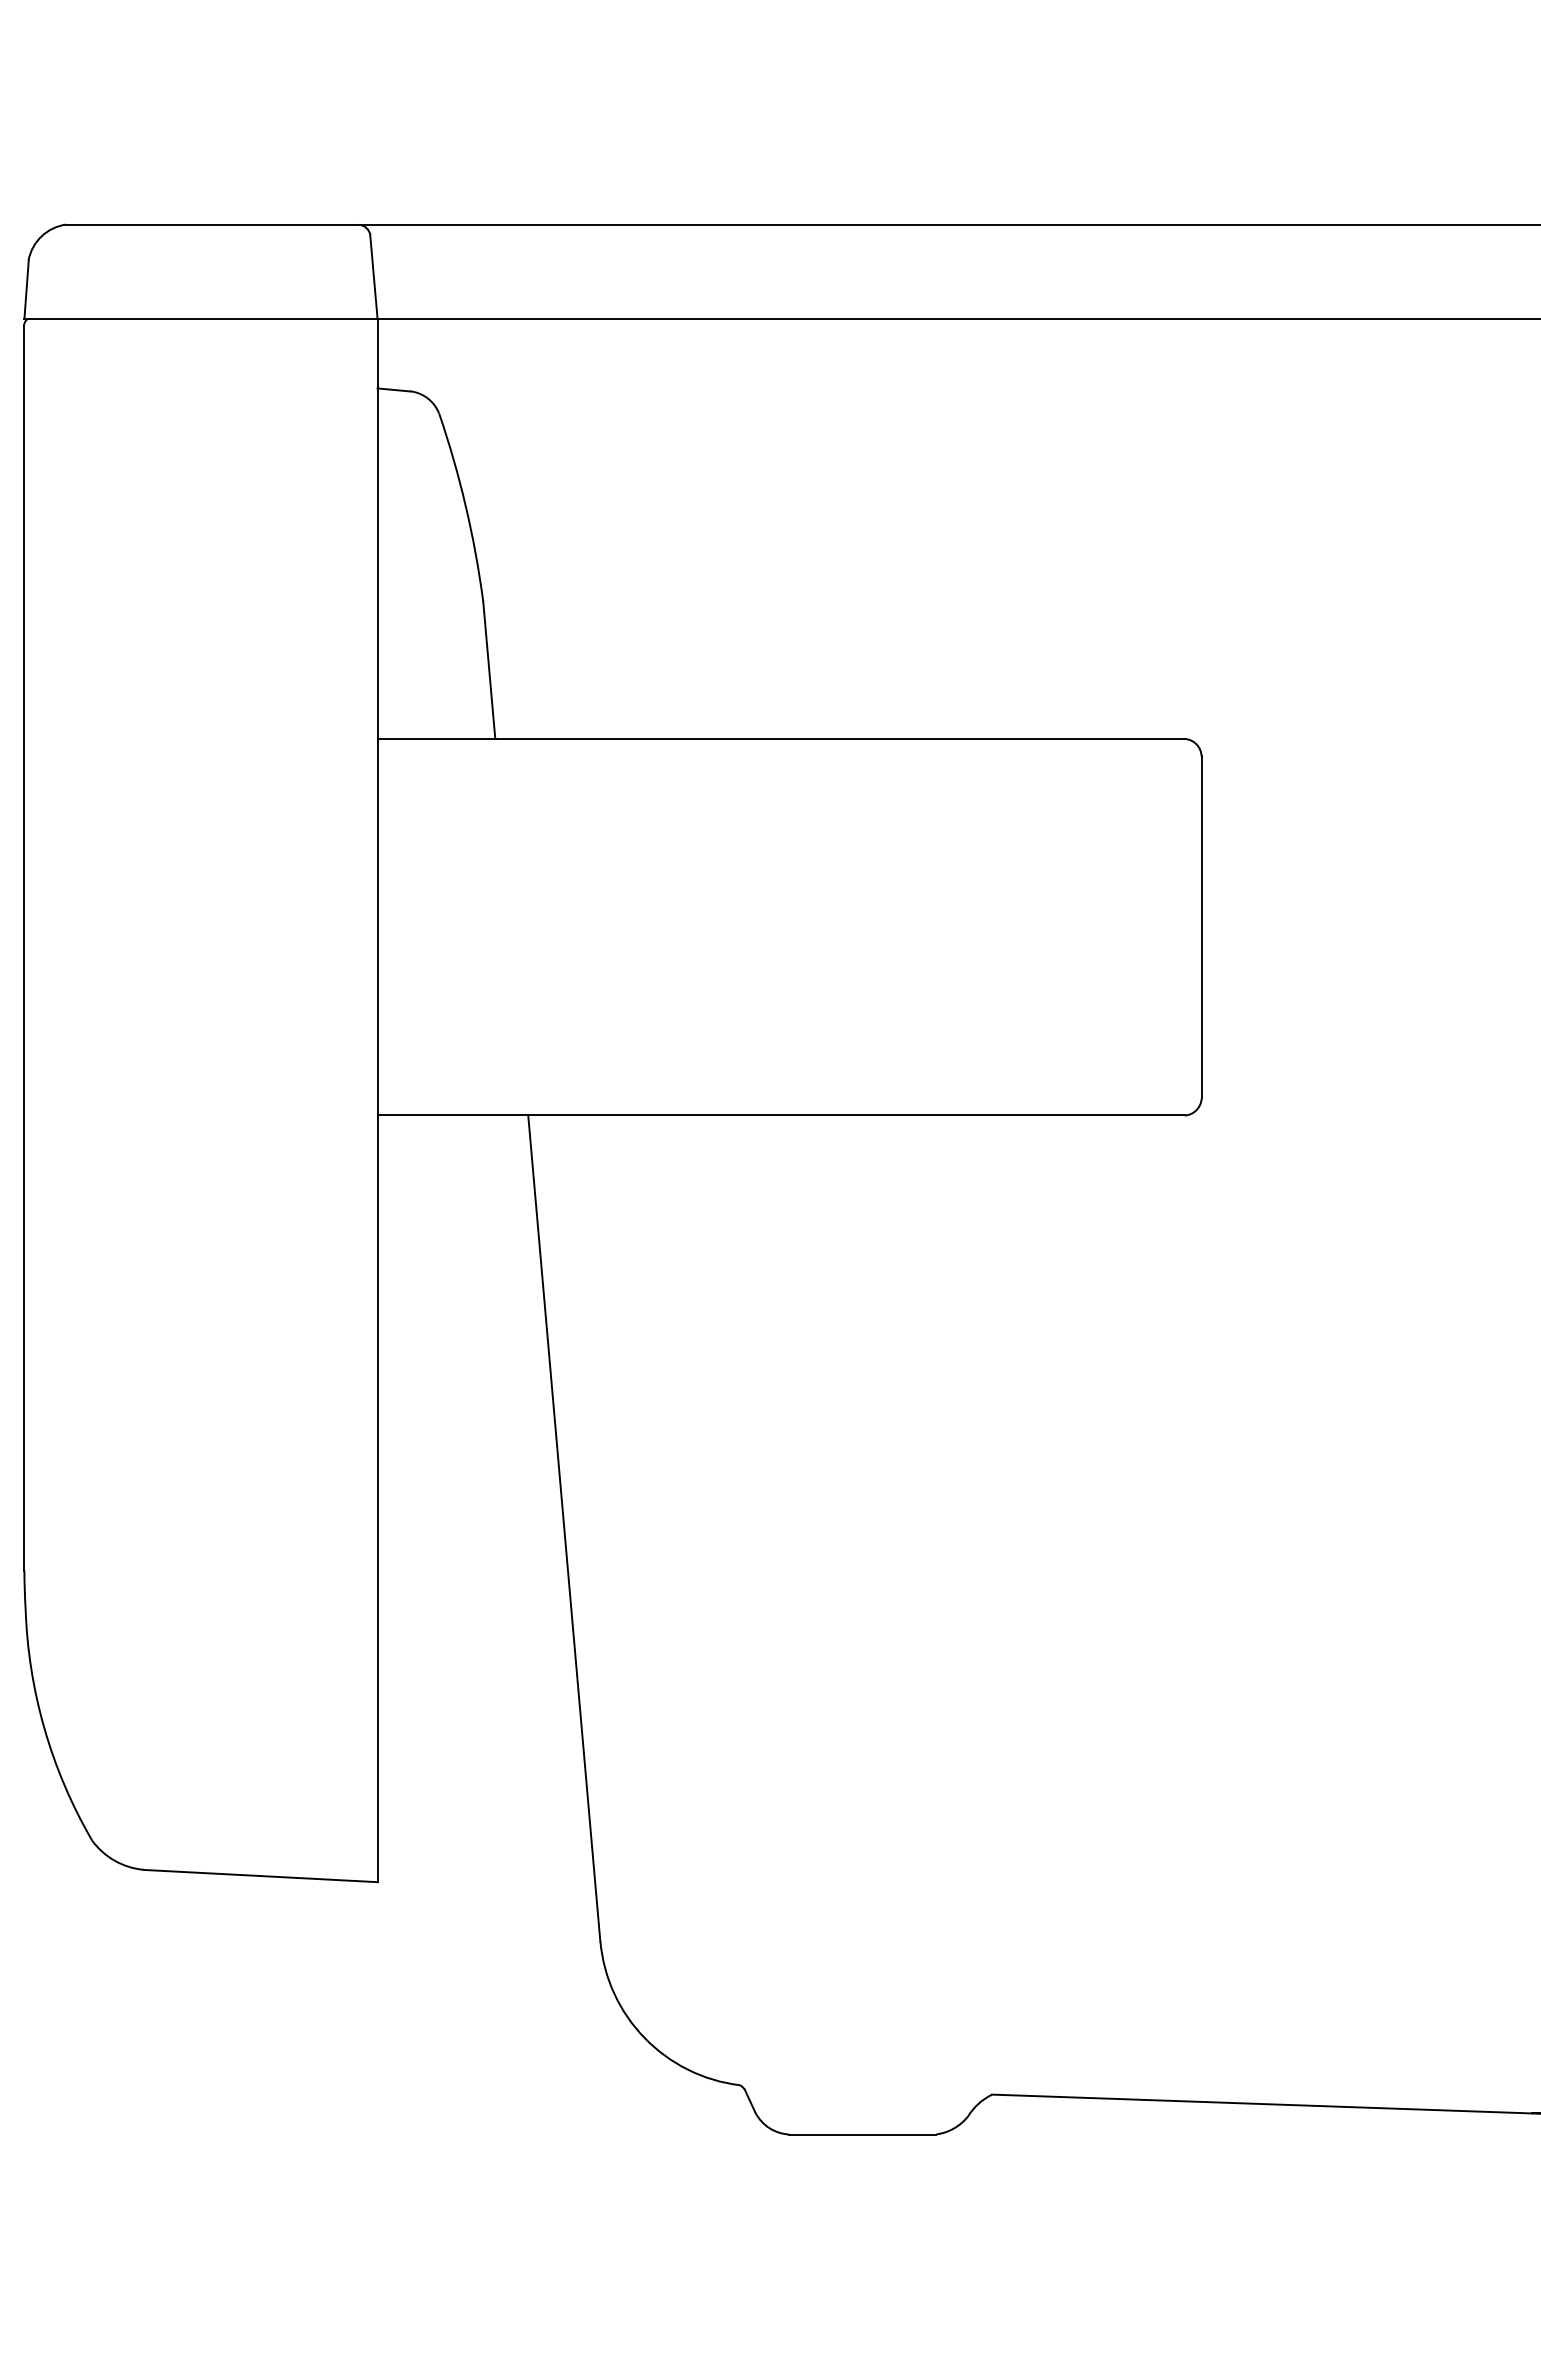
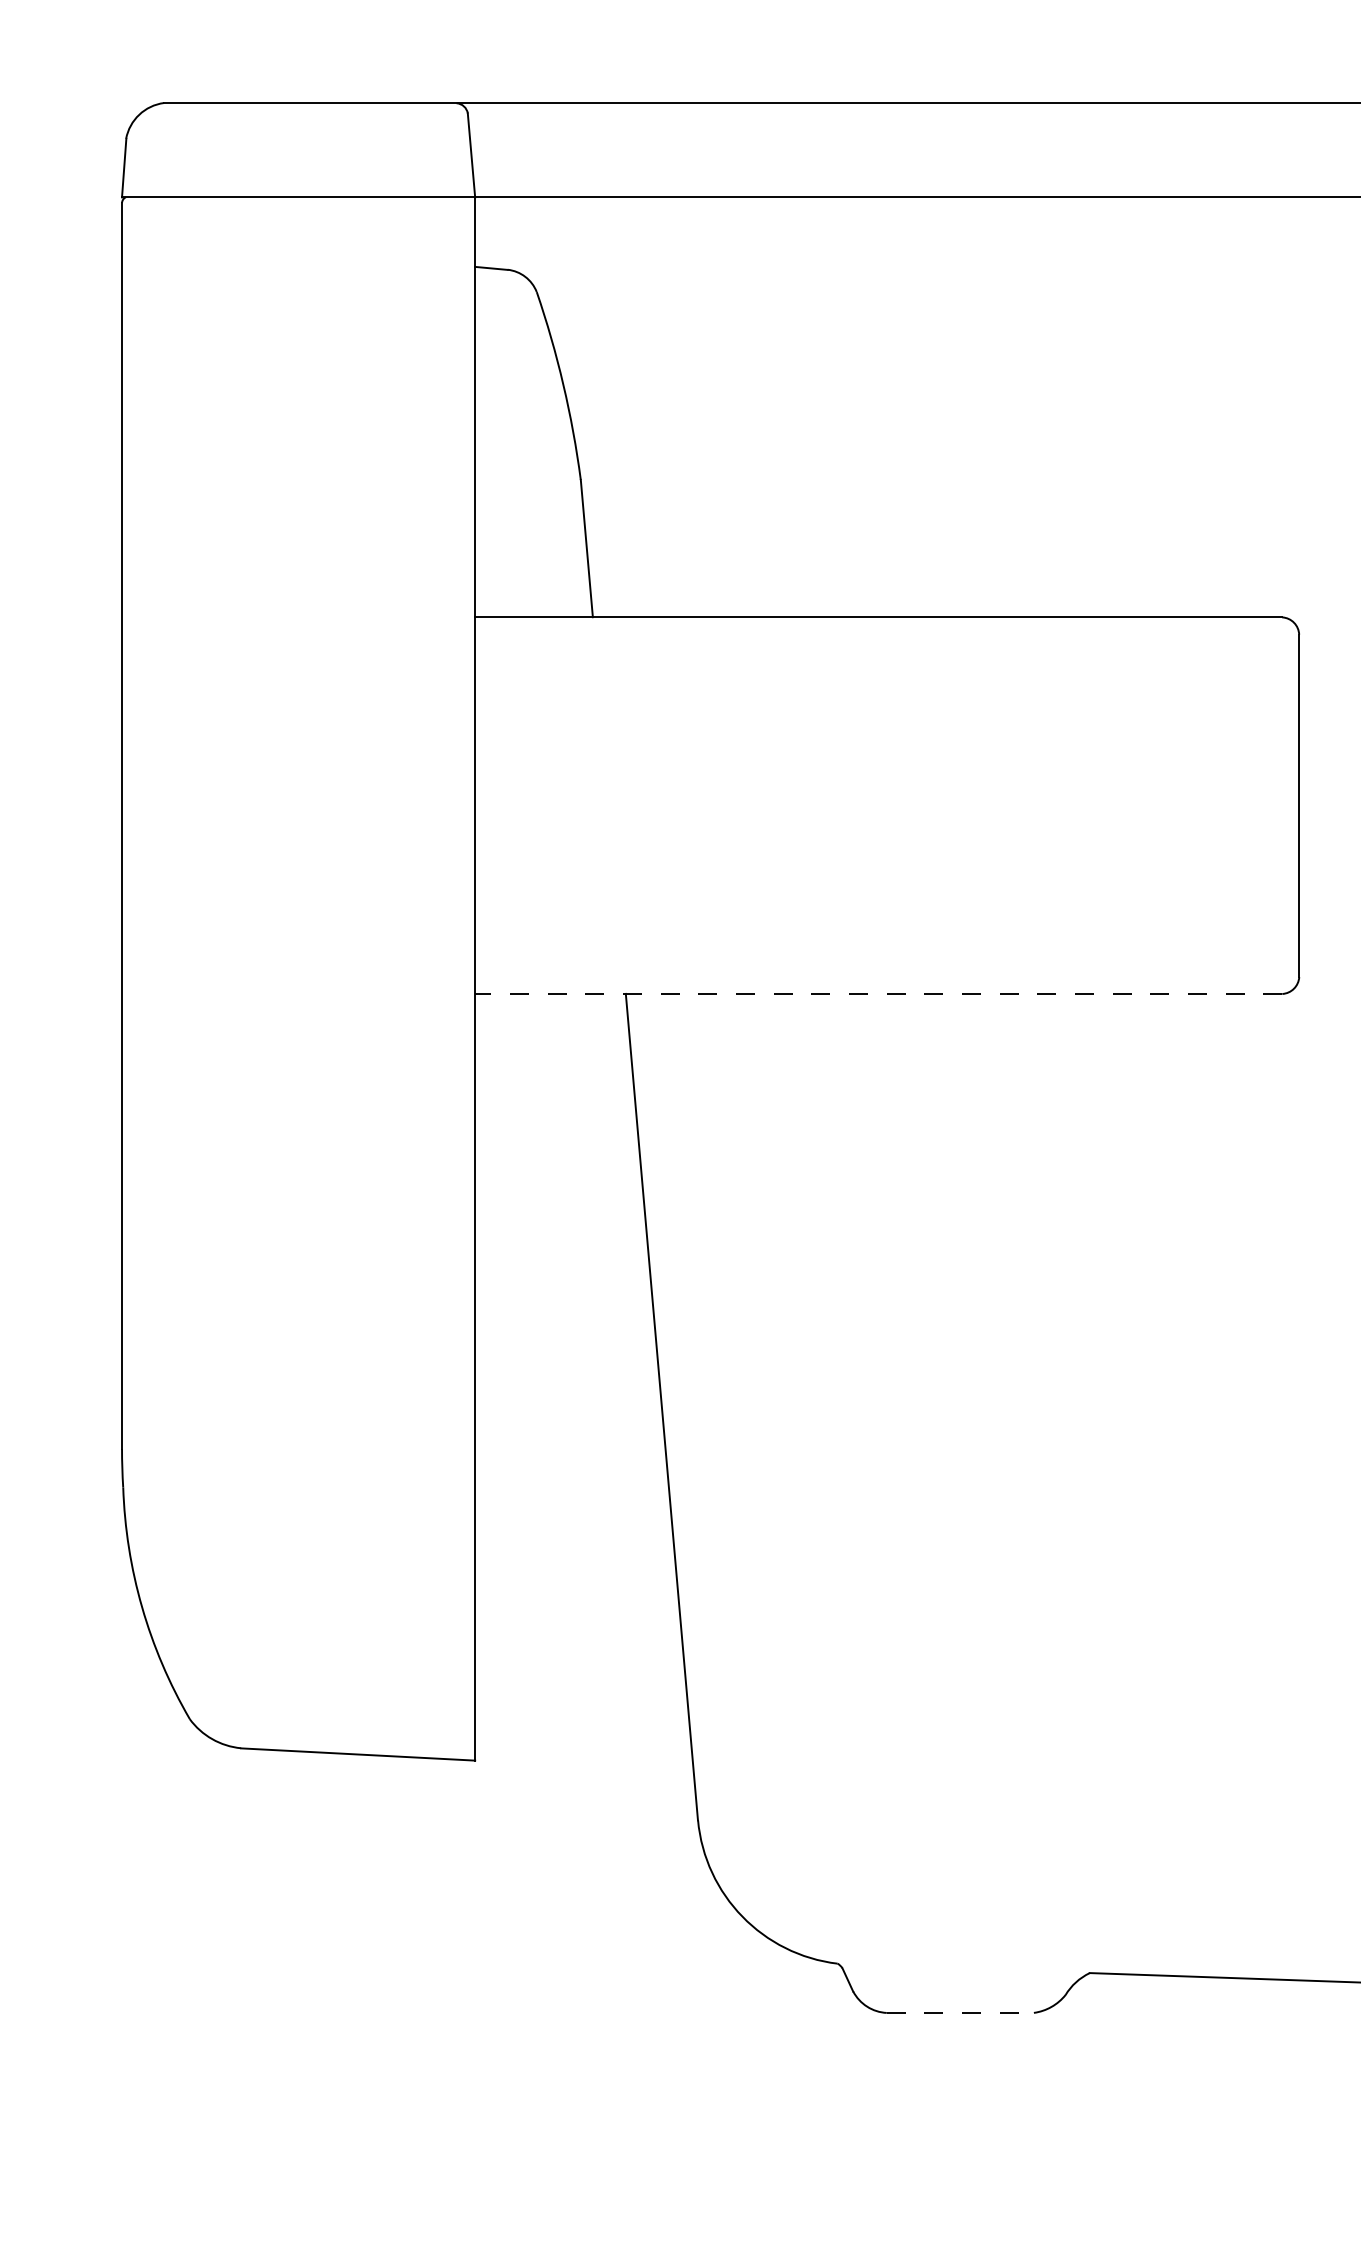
line: (781, 1115) -> (879, 993), solid -> dashed
line: (862, 2134) -> (960, 2012), solid -> dashed

